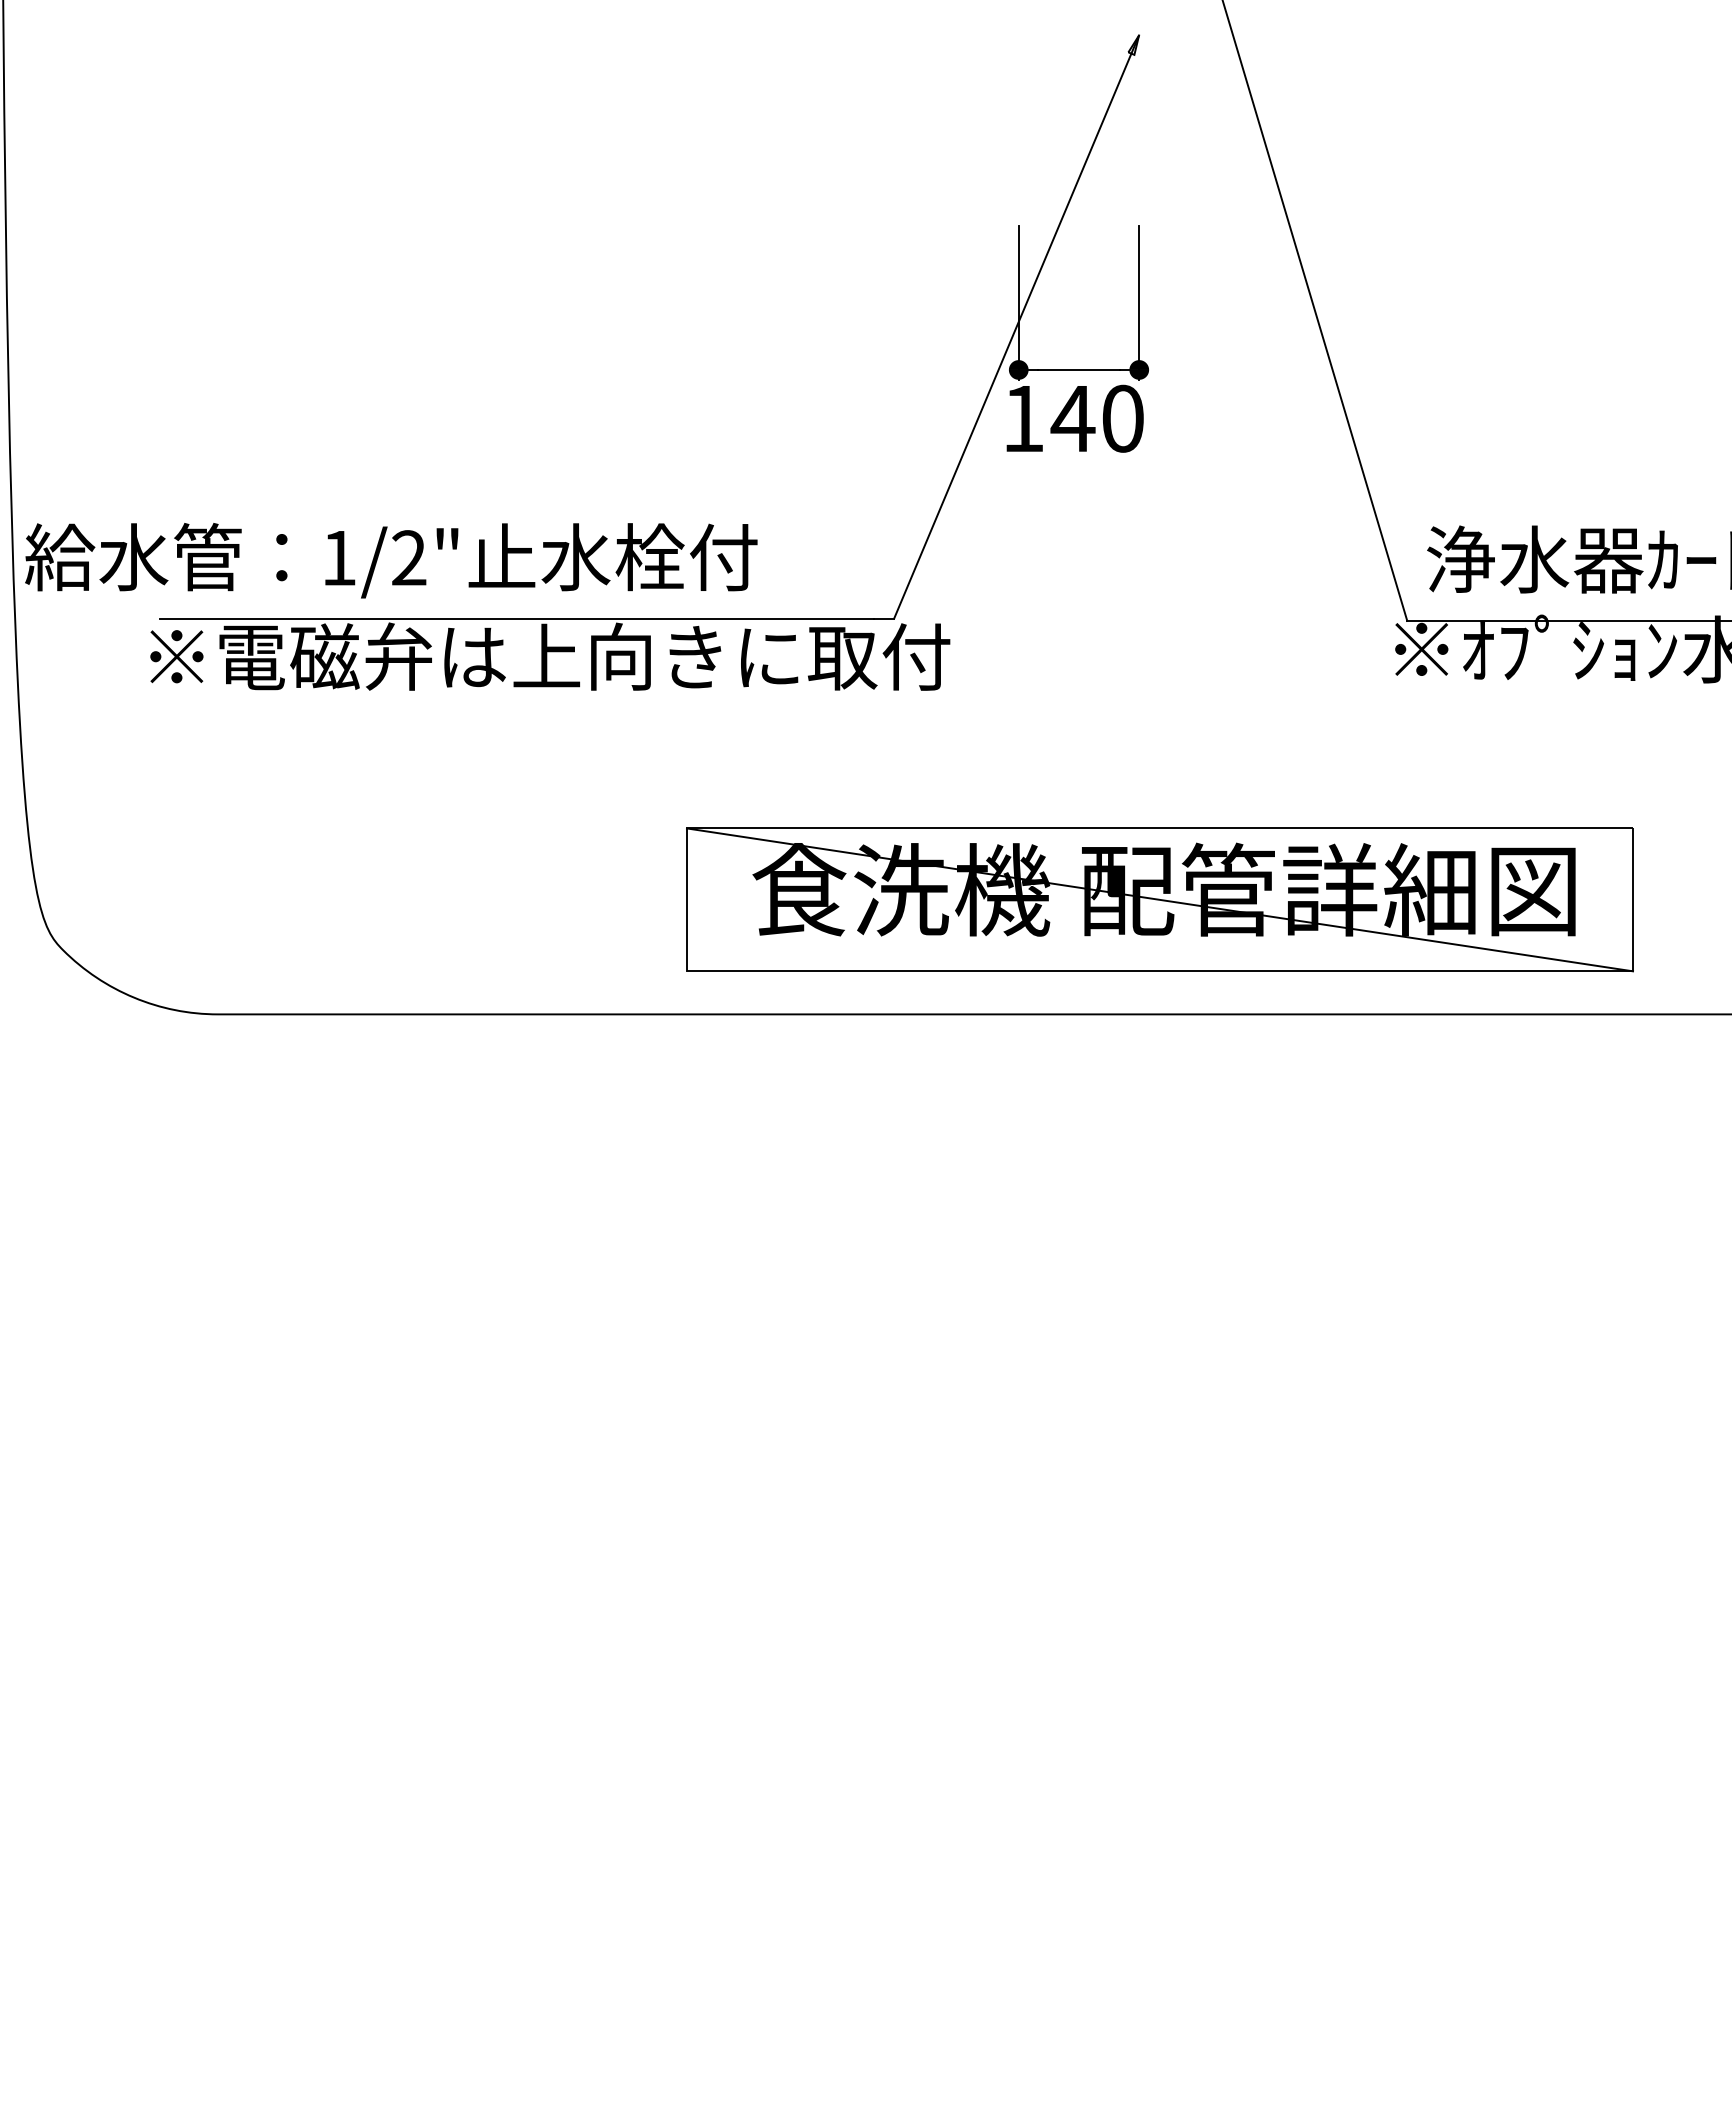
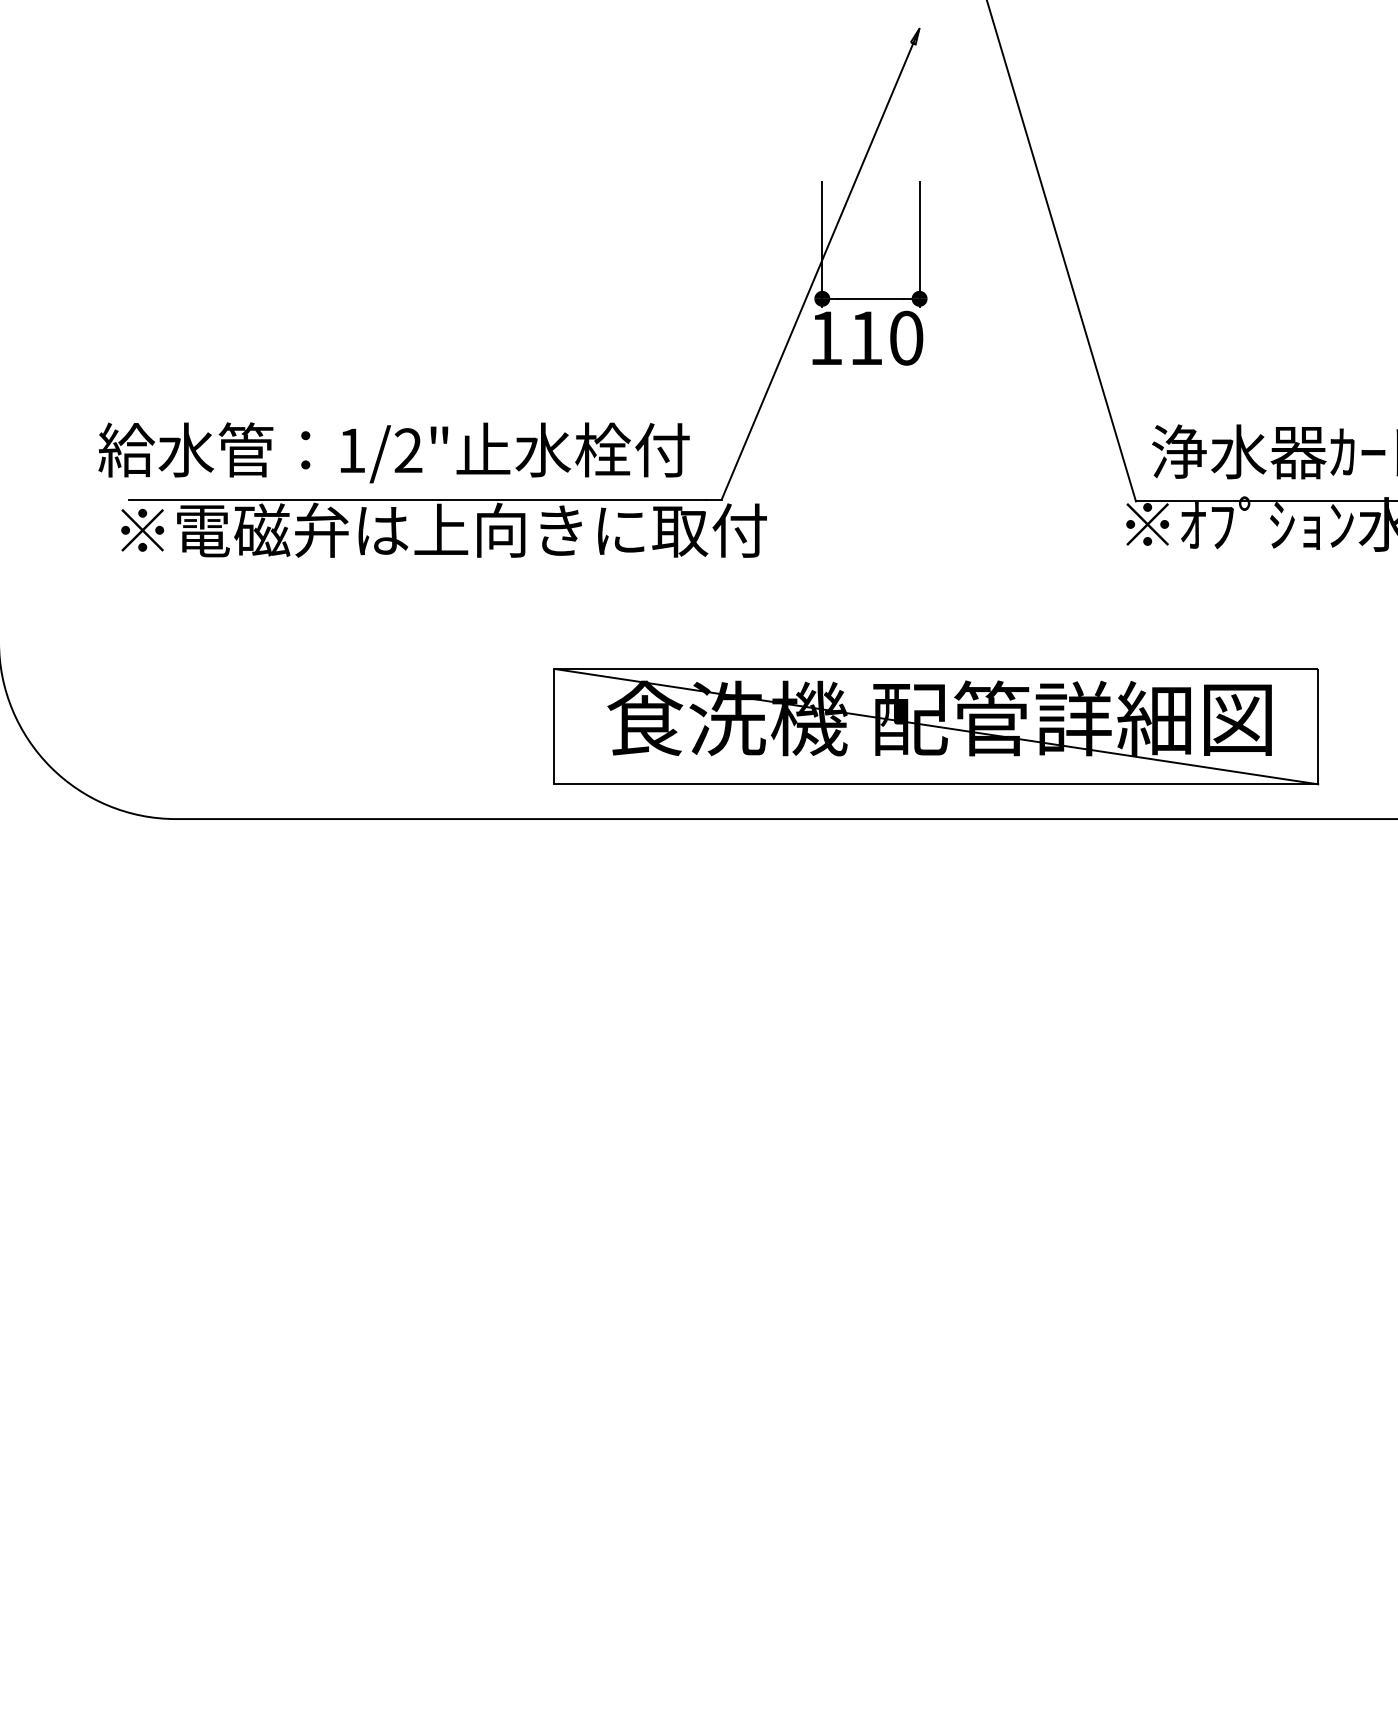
text: (1072, 418) -> (865, 338), 140 -> 110
text: (391, 560) -> (394, 452), moved

